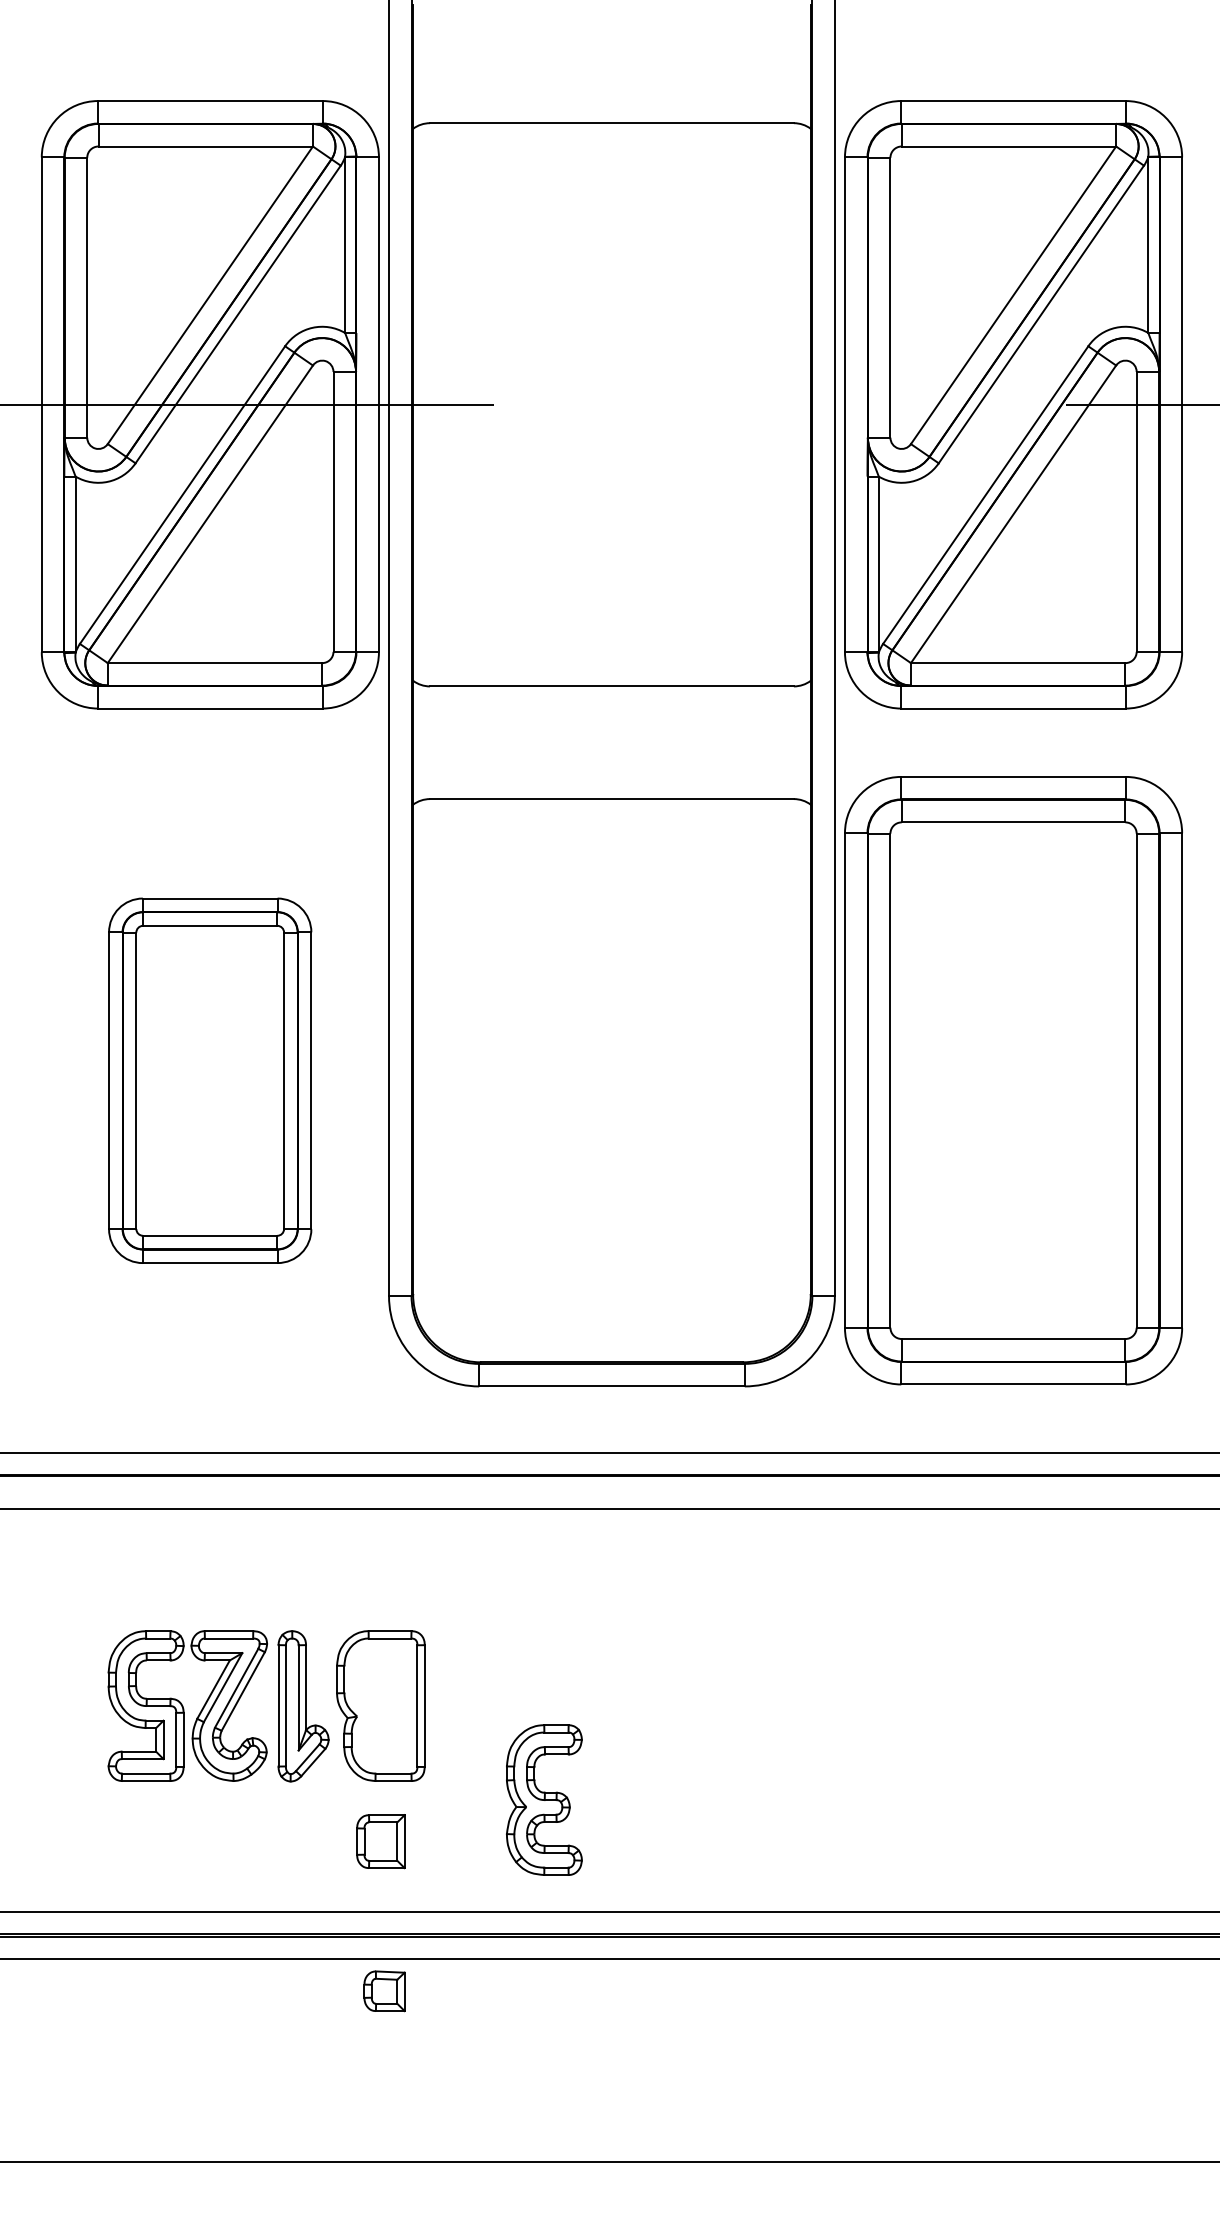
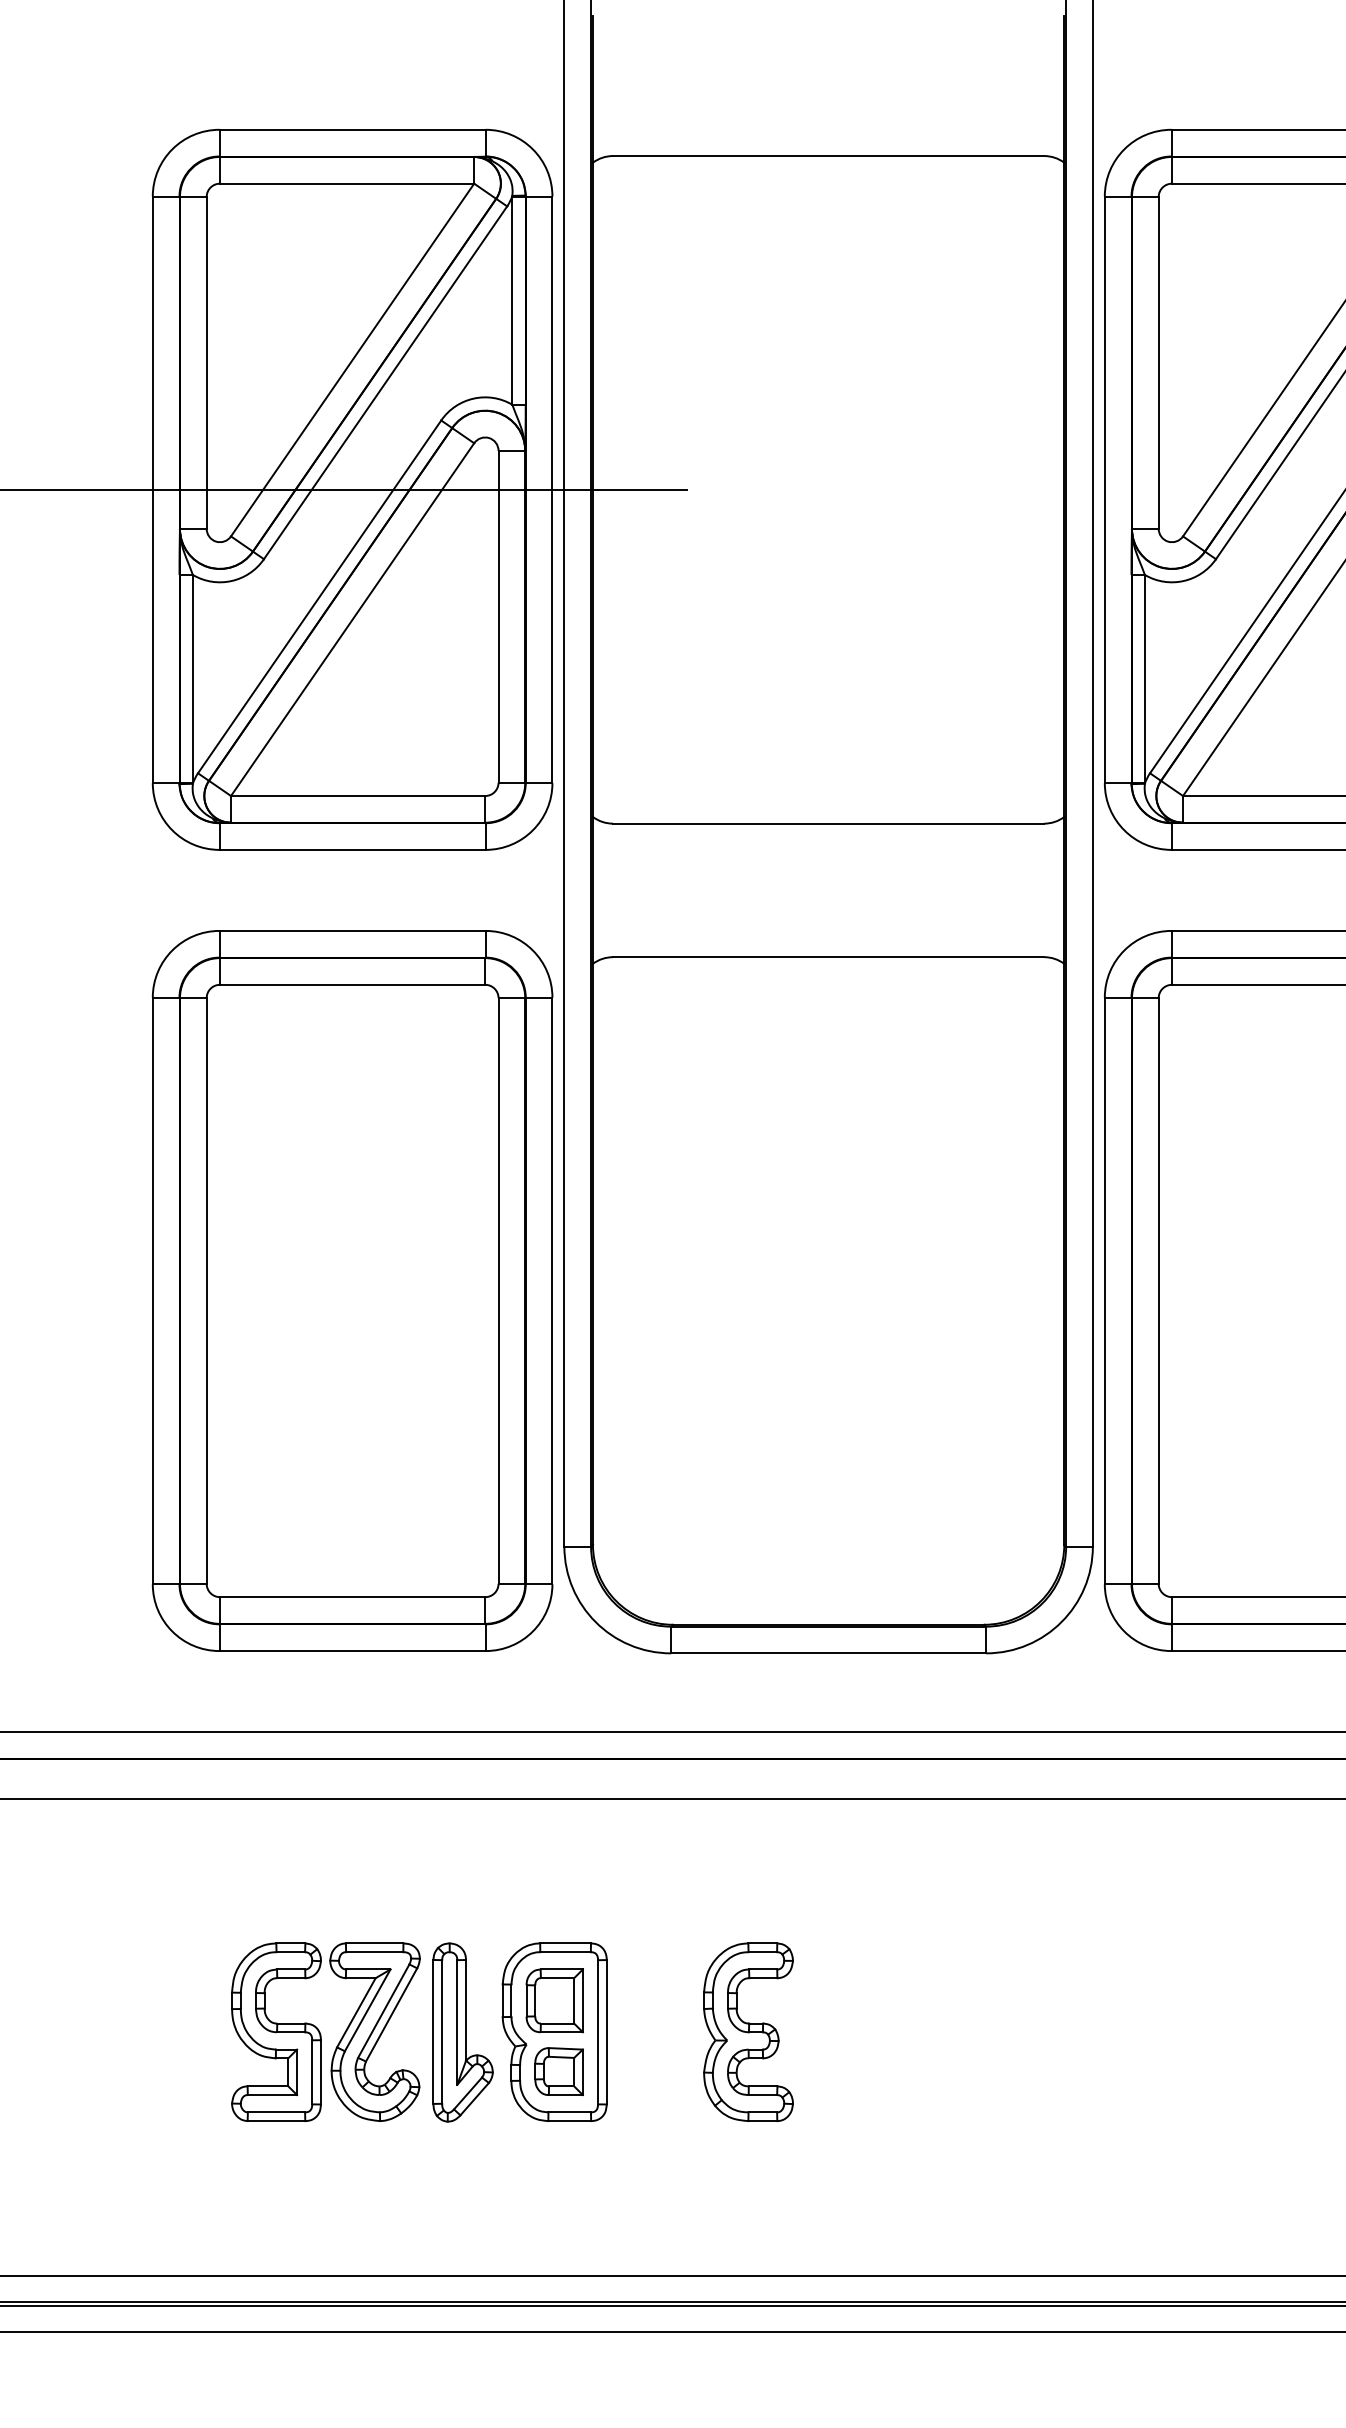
part: (209, 1080) -> (351, 1290), size x1.67
part: (544, 1799) -> (748, 2031), moved
part: (380, 1841) -> (554, 2000), moved
part: (384, 1991) -> (559, 2071), moved

